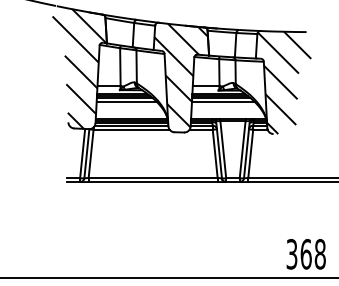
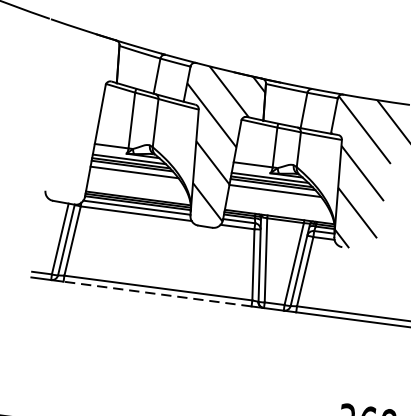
hatch: (79, 68) -> (72, 114), removed
line: (152, 182) -> (156, 294), solid -> dashed

